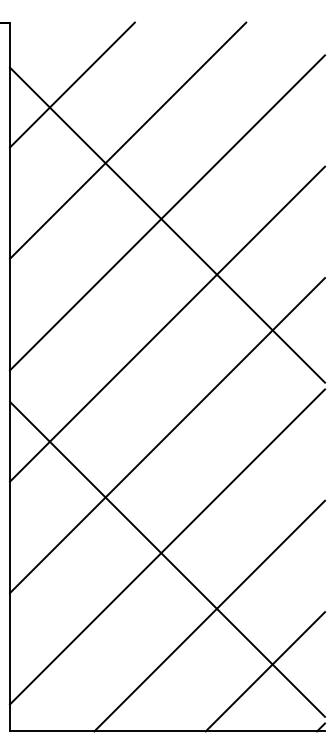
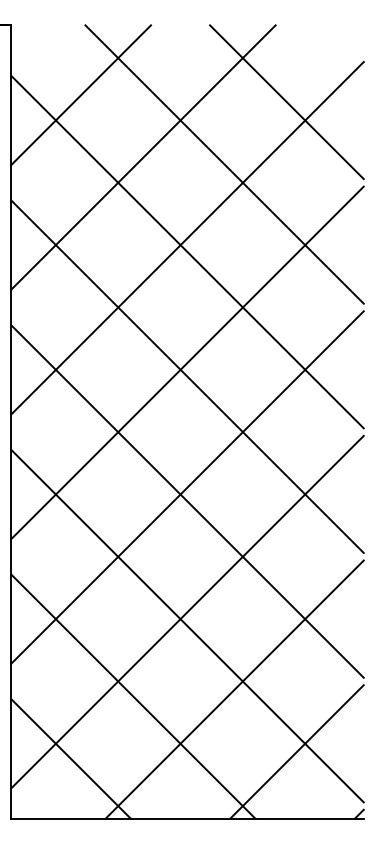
line: (256, 90) -> (287, 101), added
line: (200, 146) -> (224, 164), added
line: (167, 336) -> (187, 376), added
line: (167, 447) -> (187, 500), added
line: (118, 622) -> (132, 696), added
line: (62, 677) -> (69, 758), added

